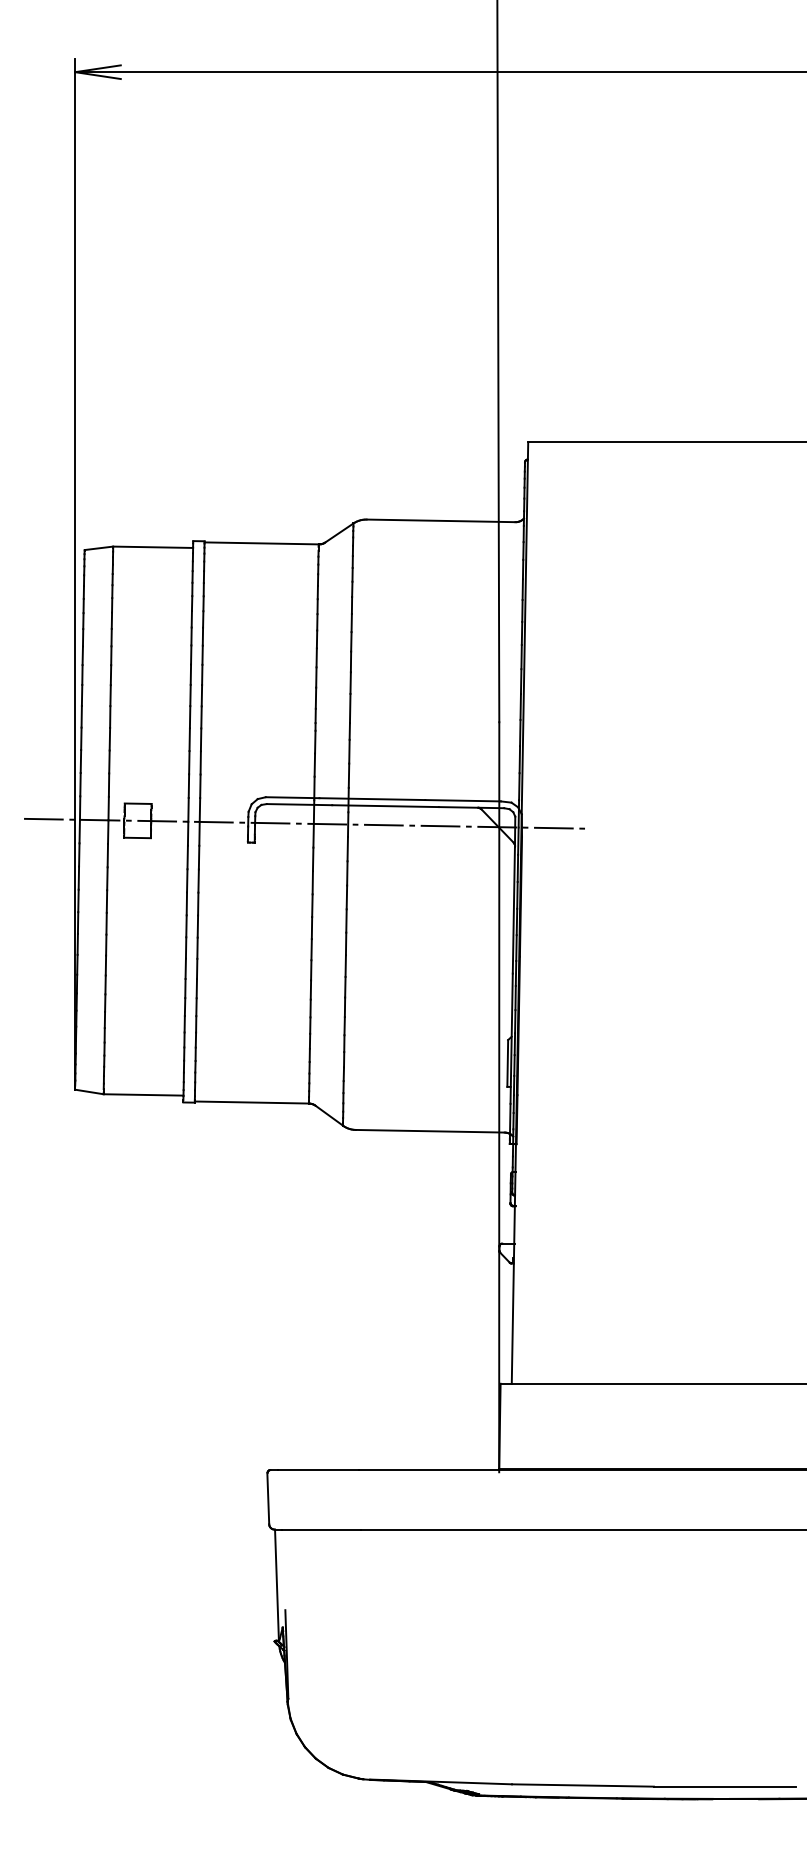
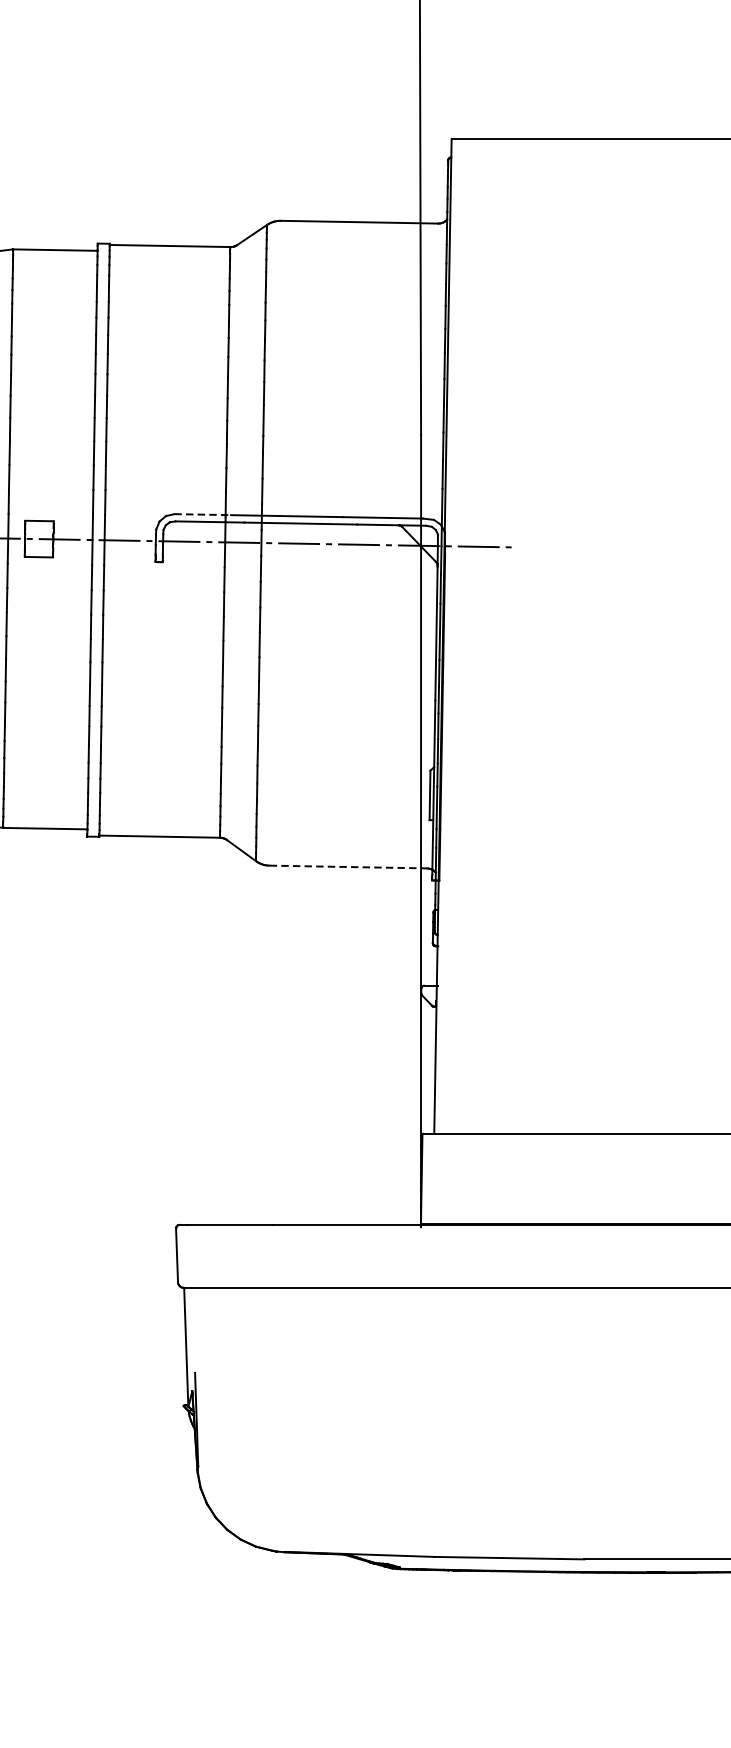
line: (292, 797) -> (202, 514), solid -> dashed
line: (430, 1131) -> (348, 867), solid -> dashed

